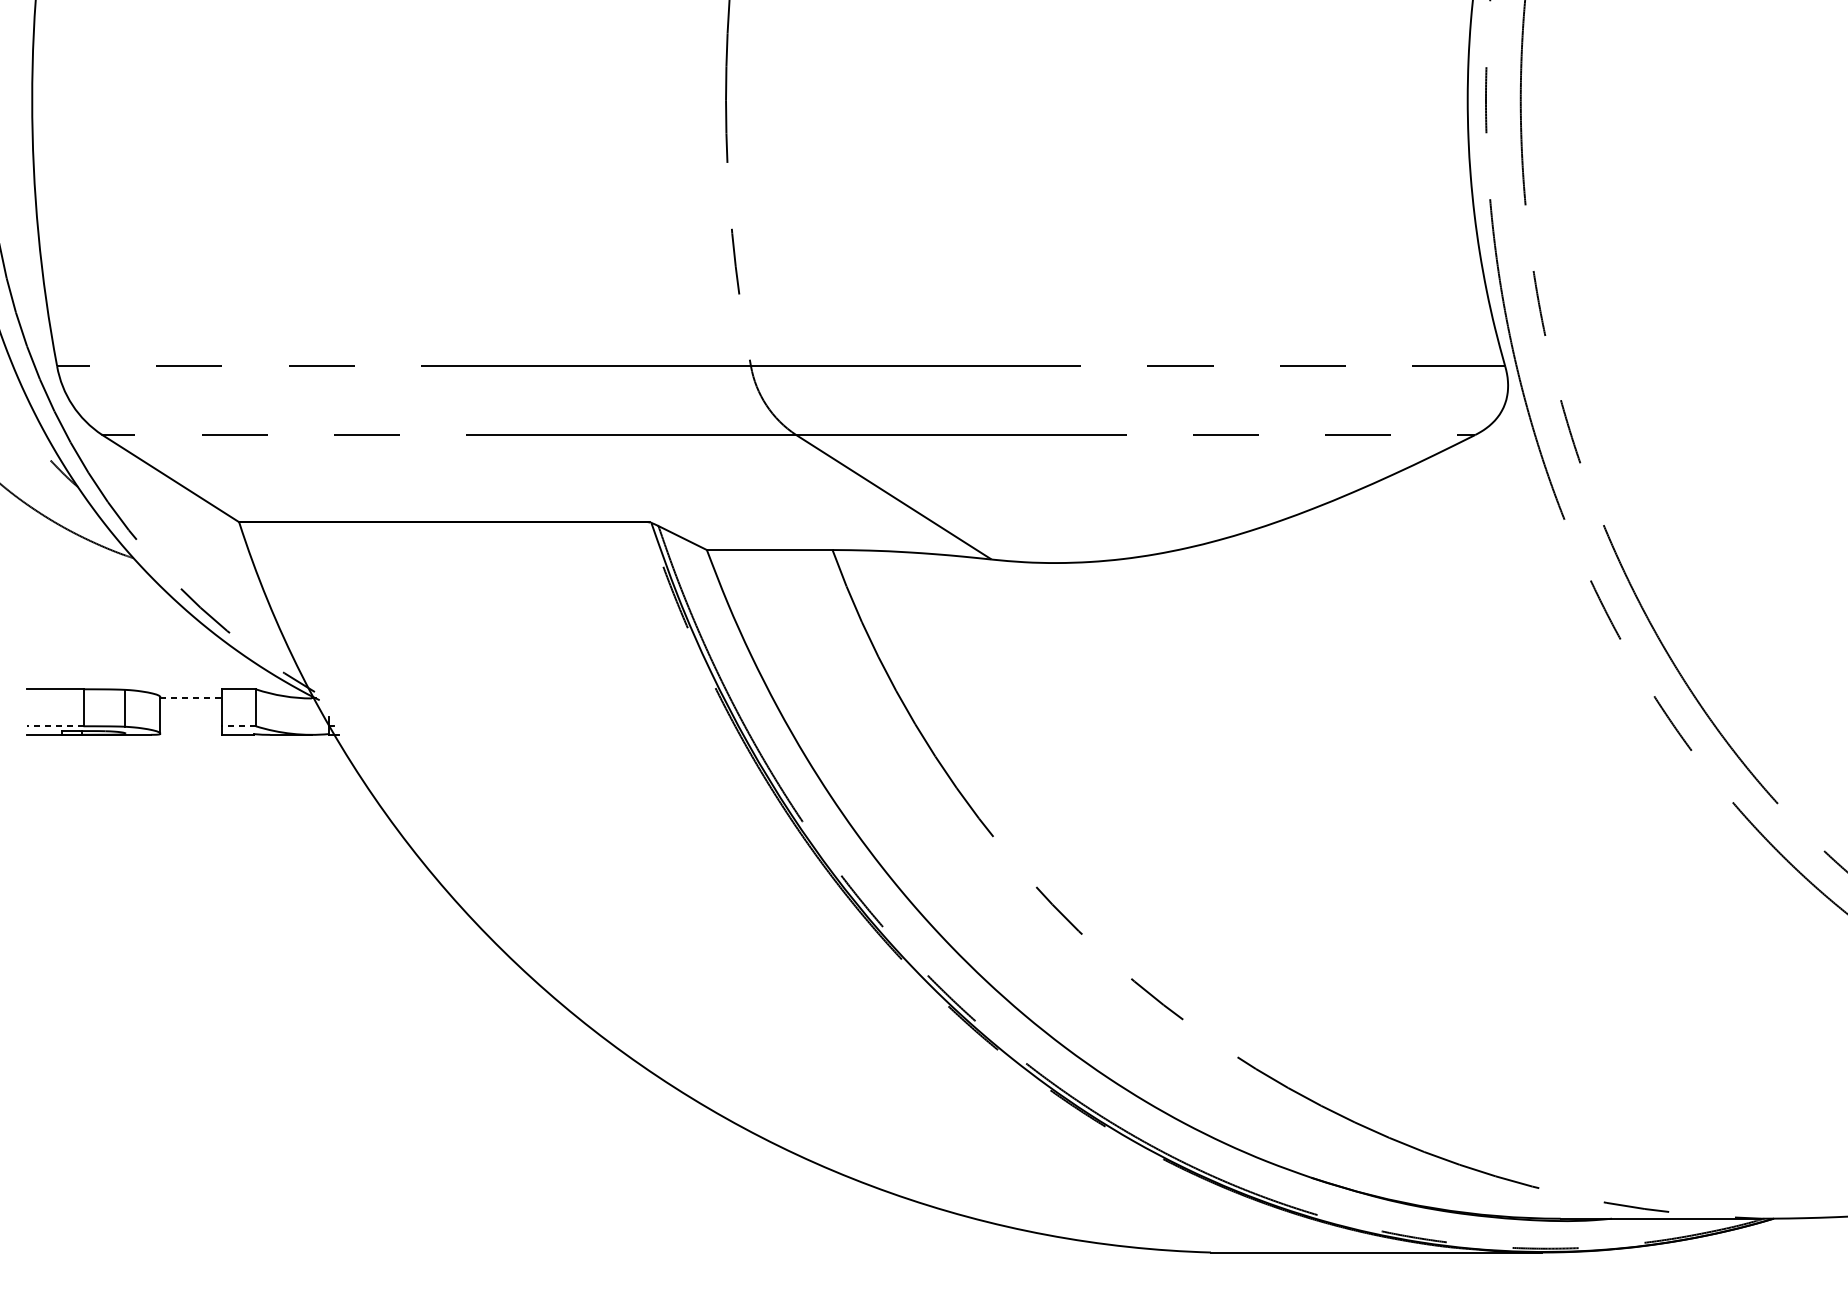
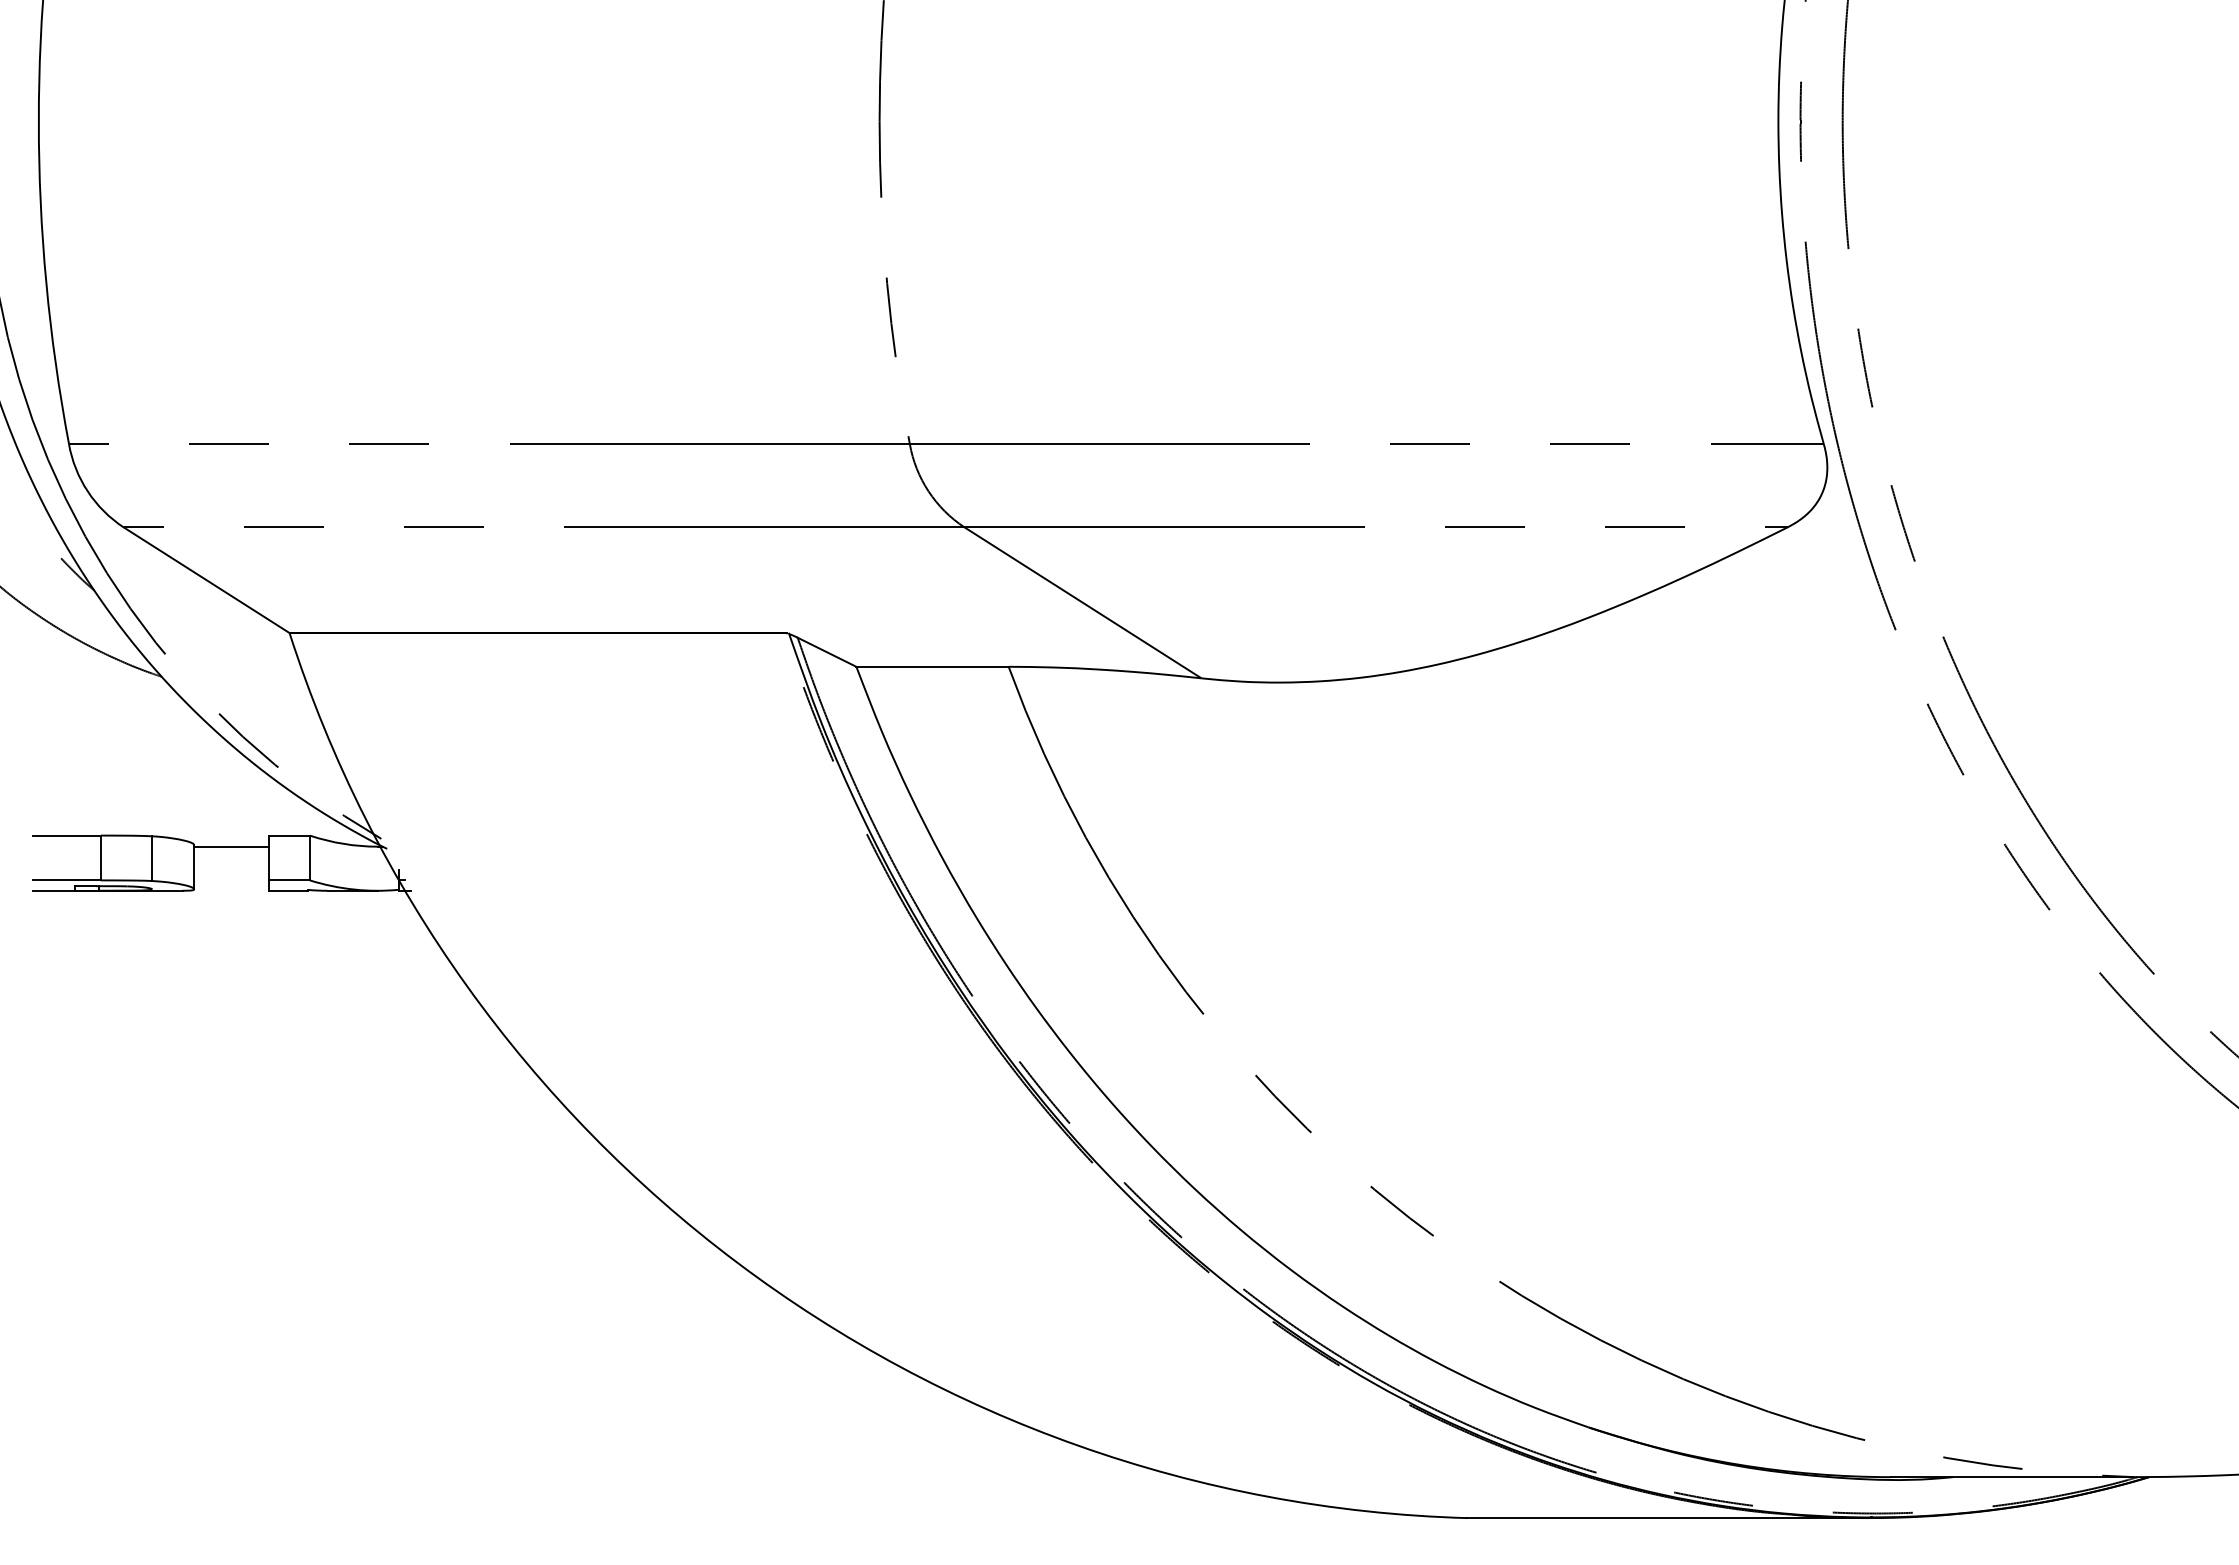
line: (191, 698) -> (231, 846), dashed -> solid
line: (55, 726) -> (66, 880), dashed -> solid
line: (239, 726) -> (289, 880), dashed -> solid

